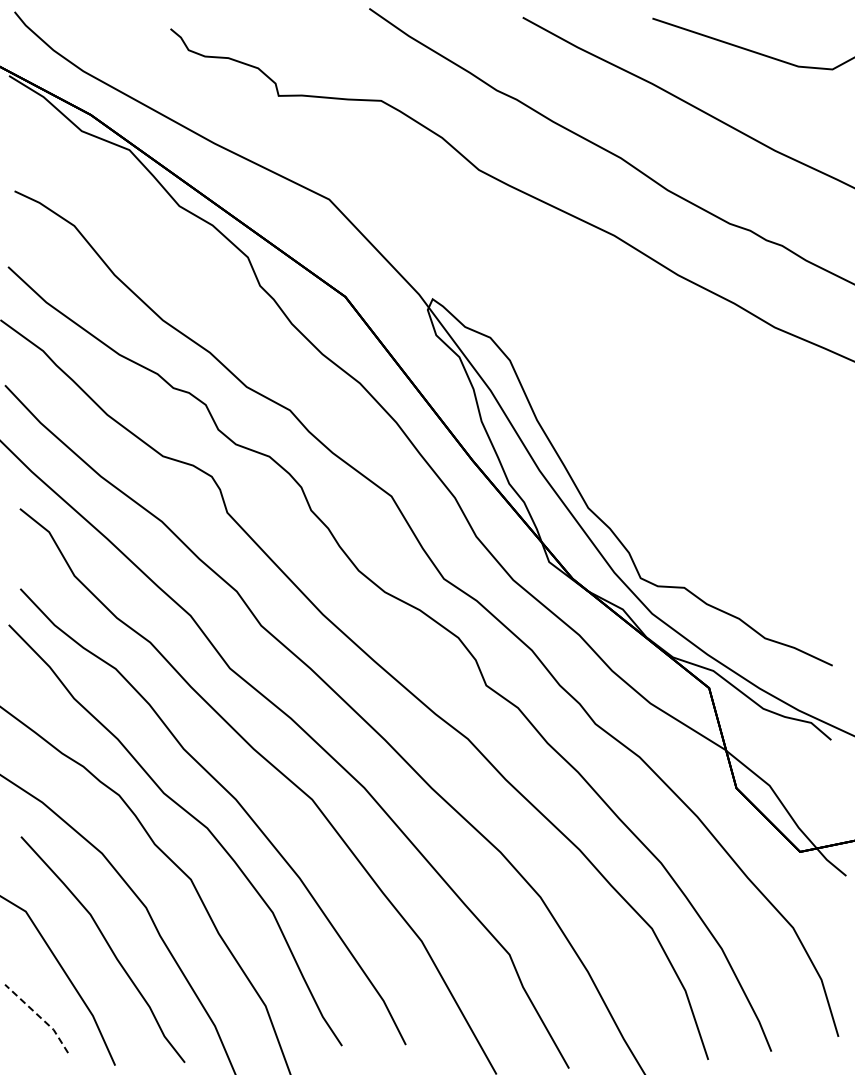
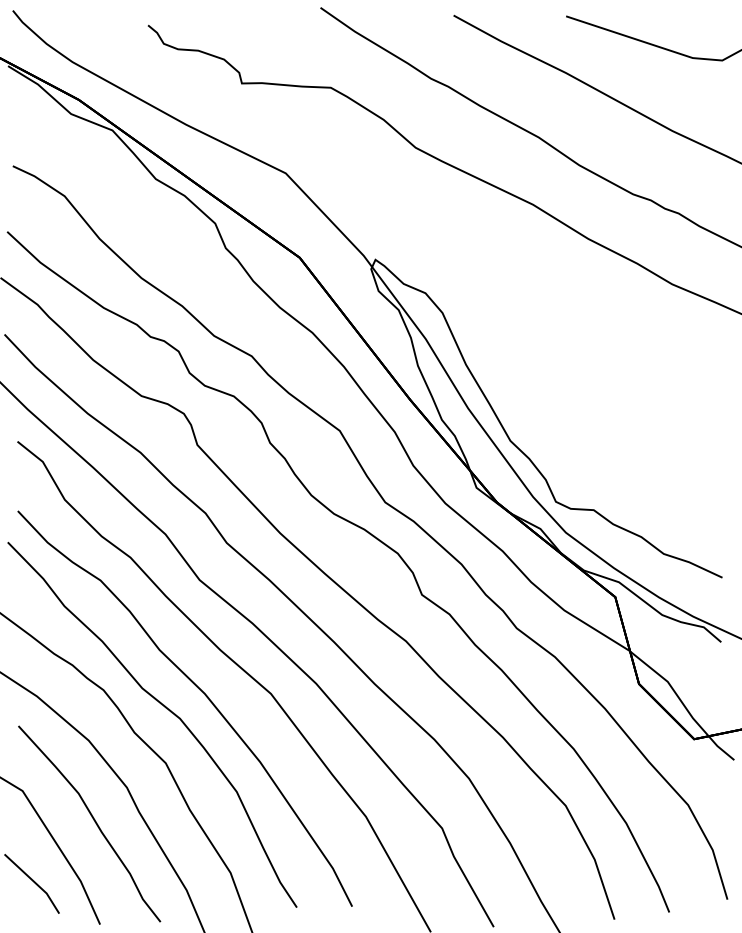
line: (39, 1016) -> (34, 881), dashed -> solid

